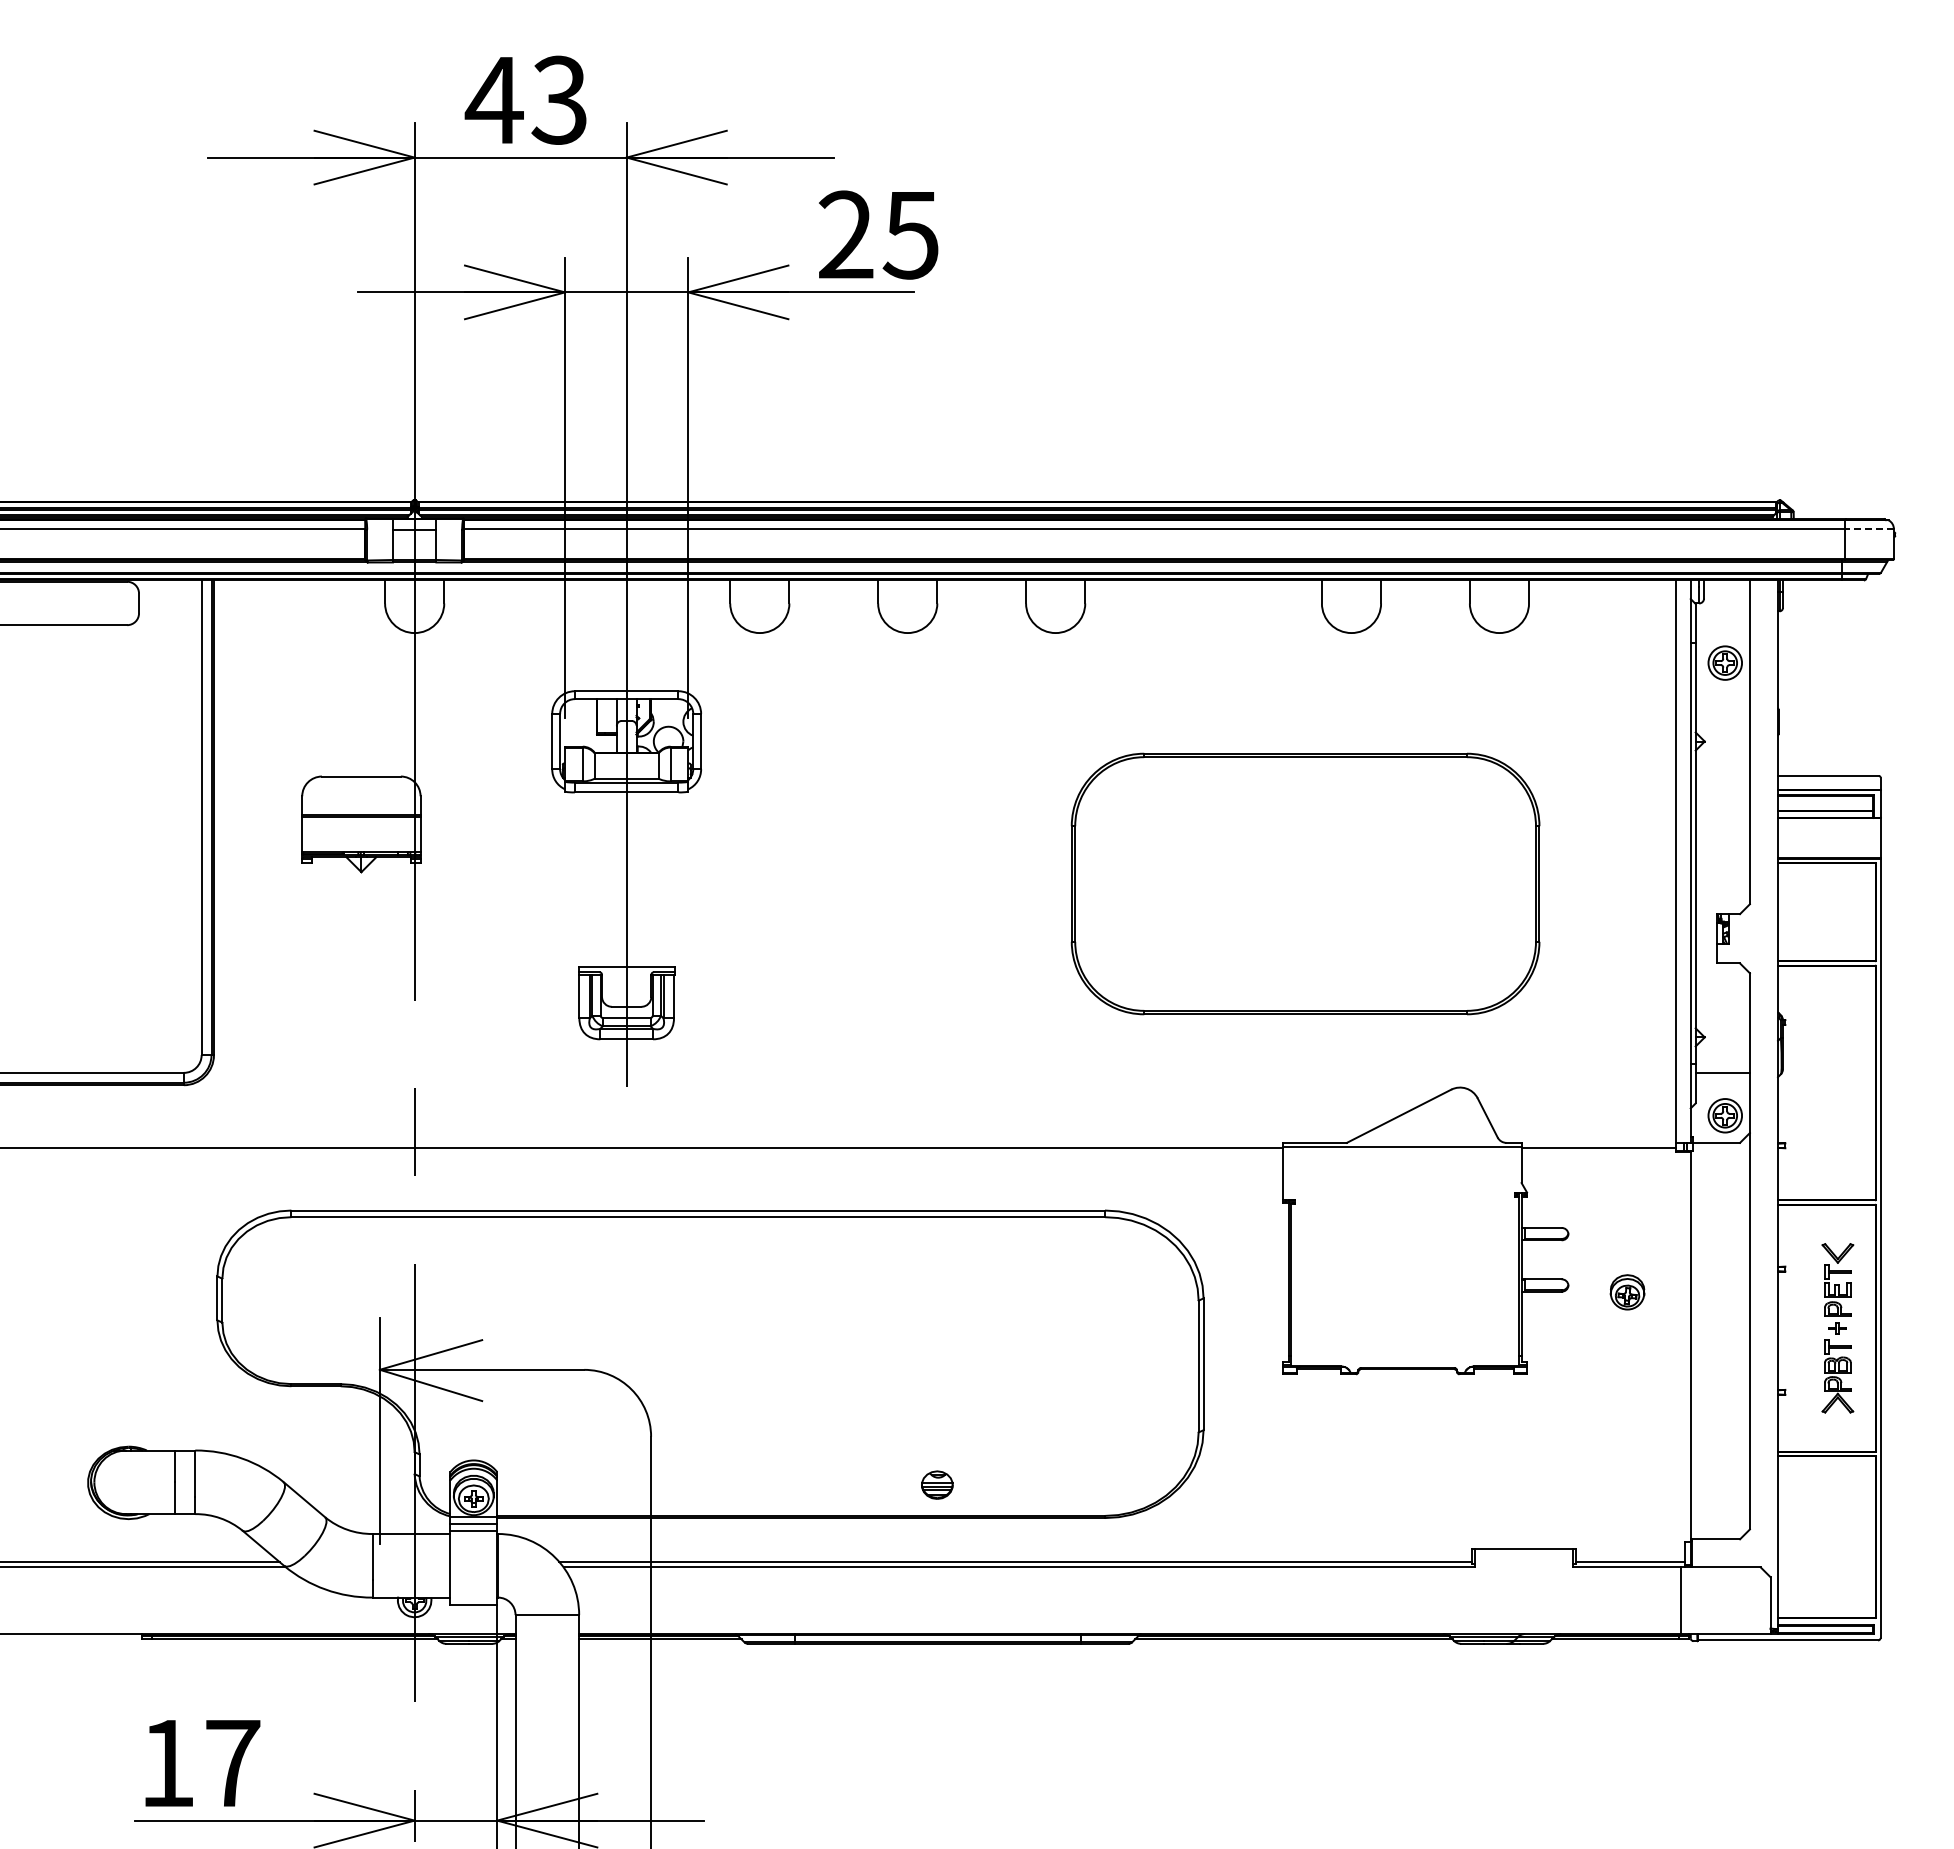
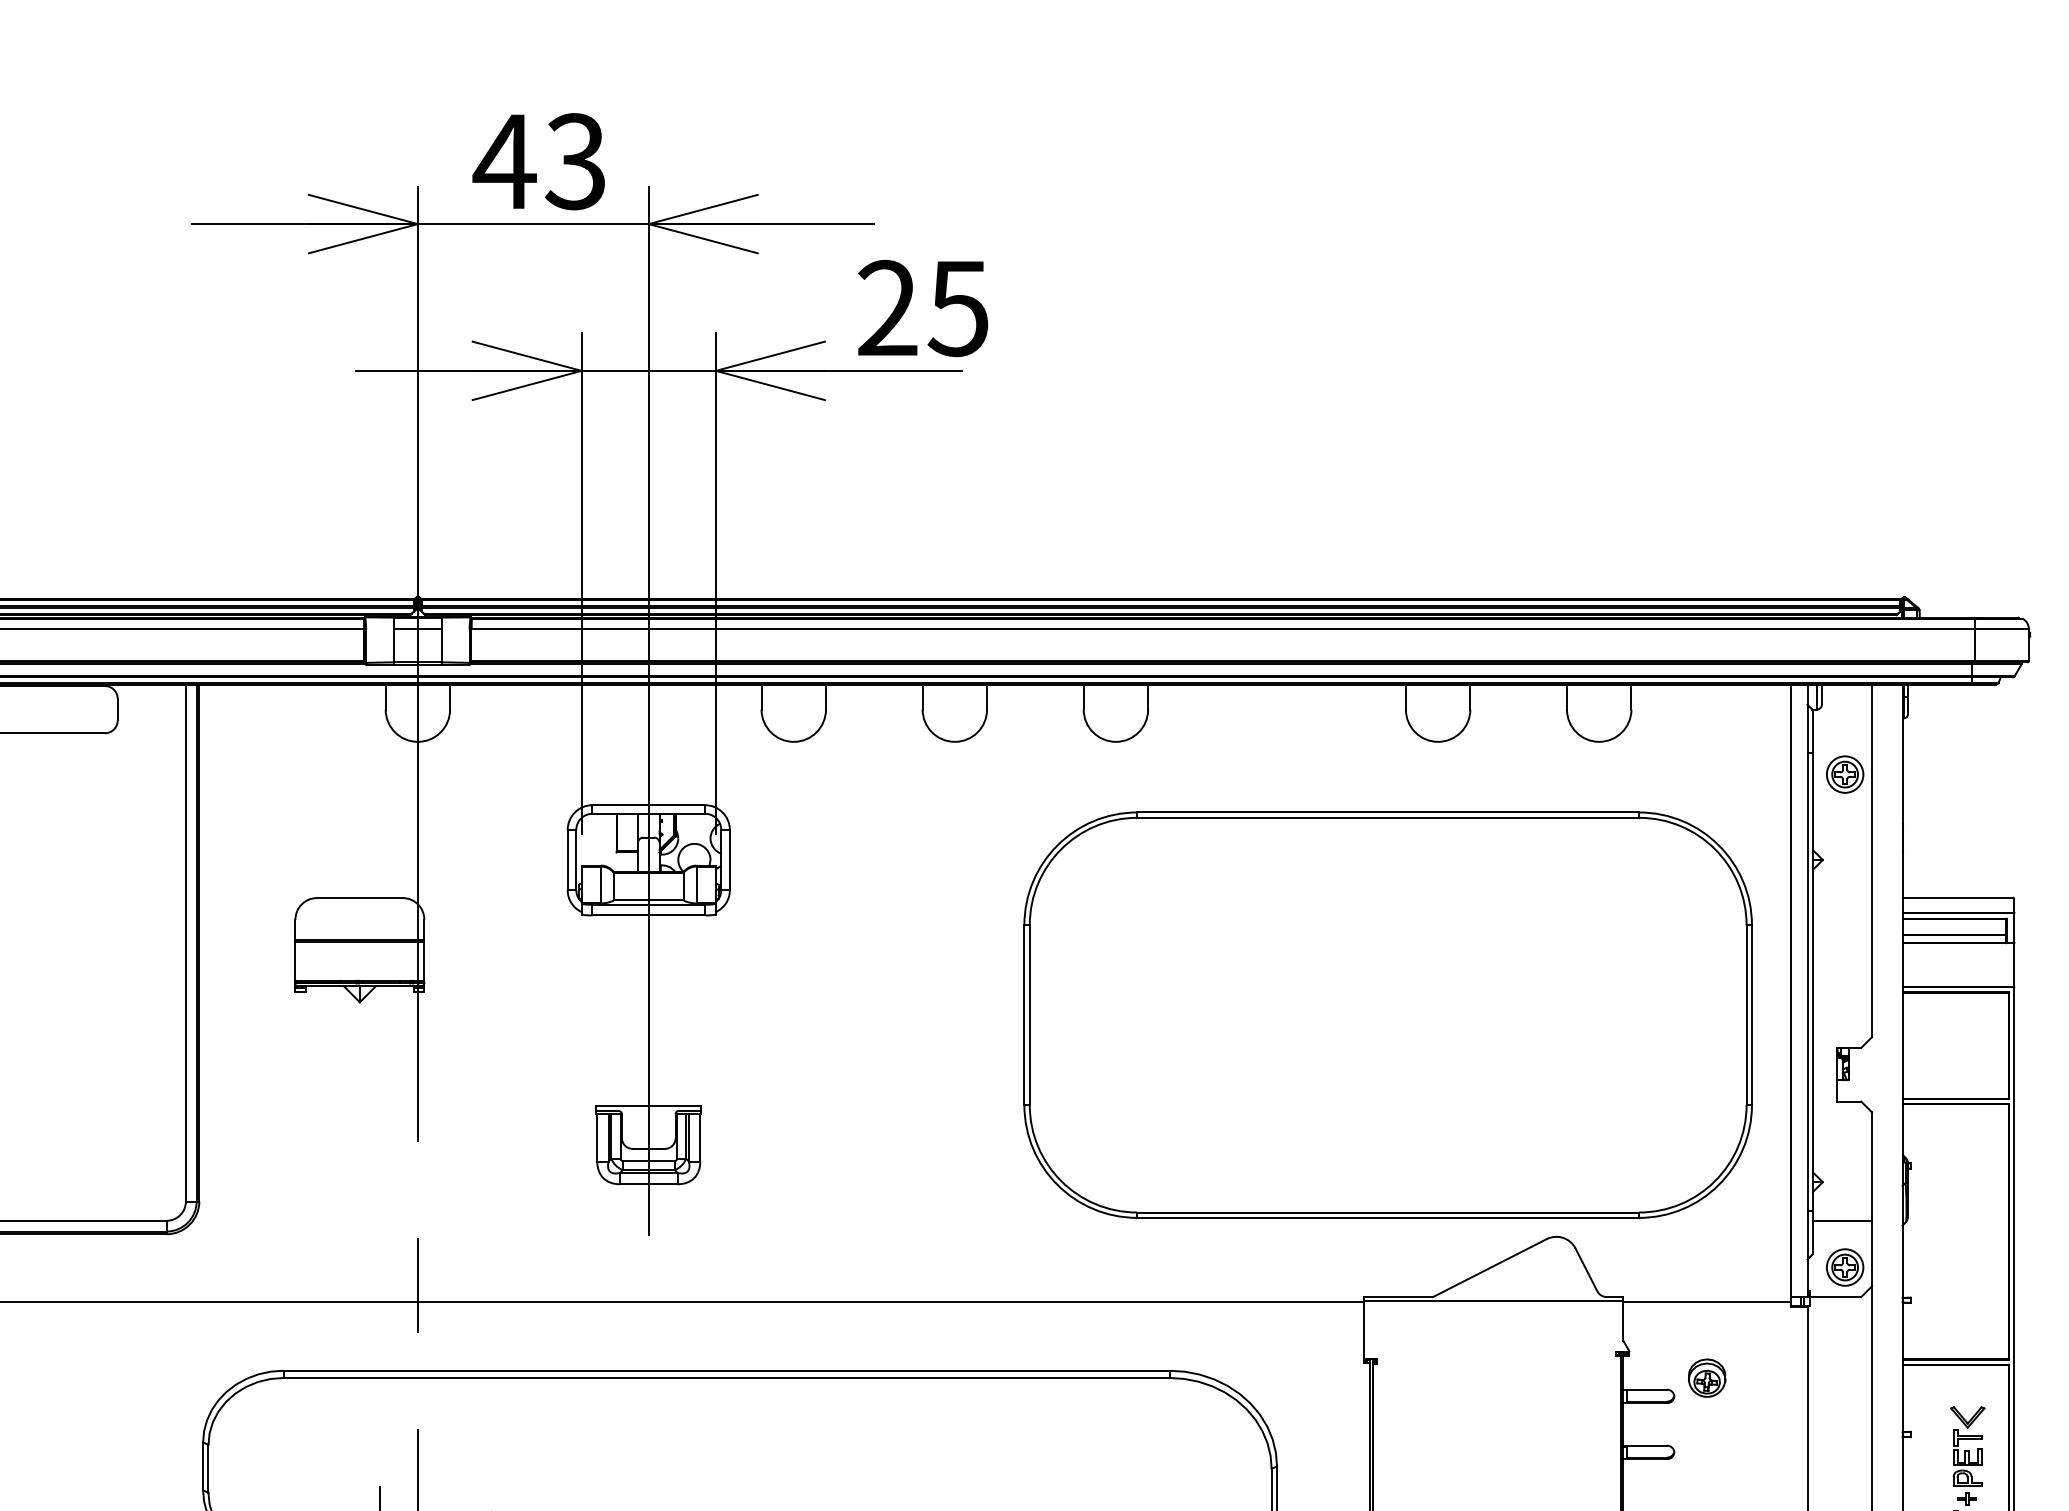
line: (1869, 529) -> (2002, 629), dashed -> solid
part: (1305, 883) -> (1388, 1014), size x1.43
part: (1627, 1292) -> (1707, 1378), moved

